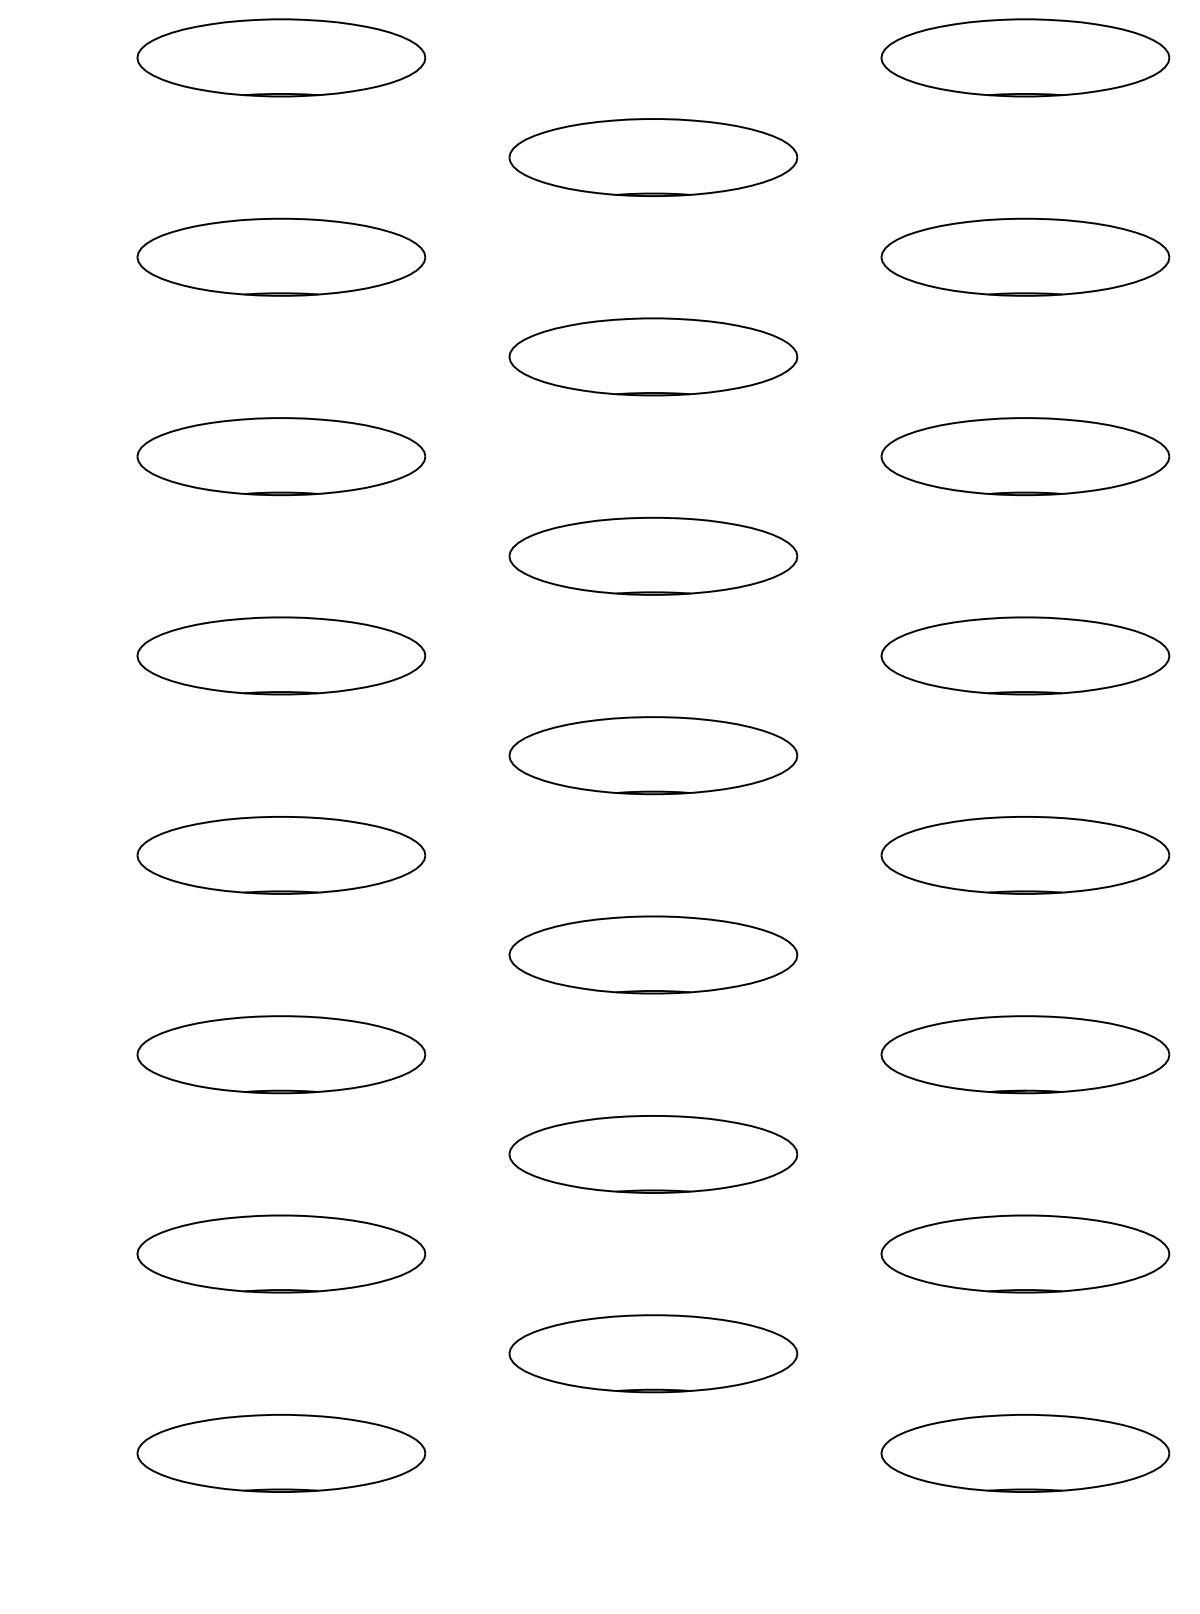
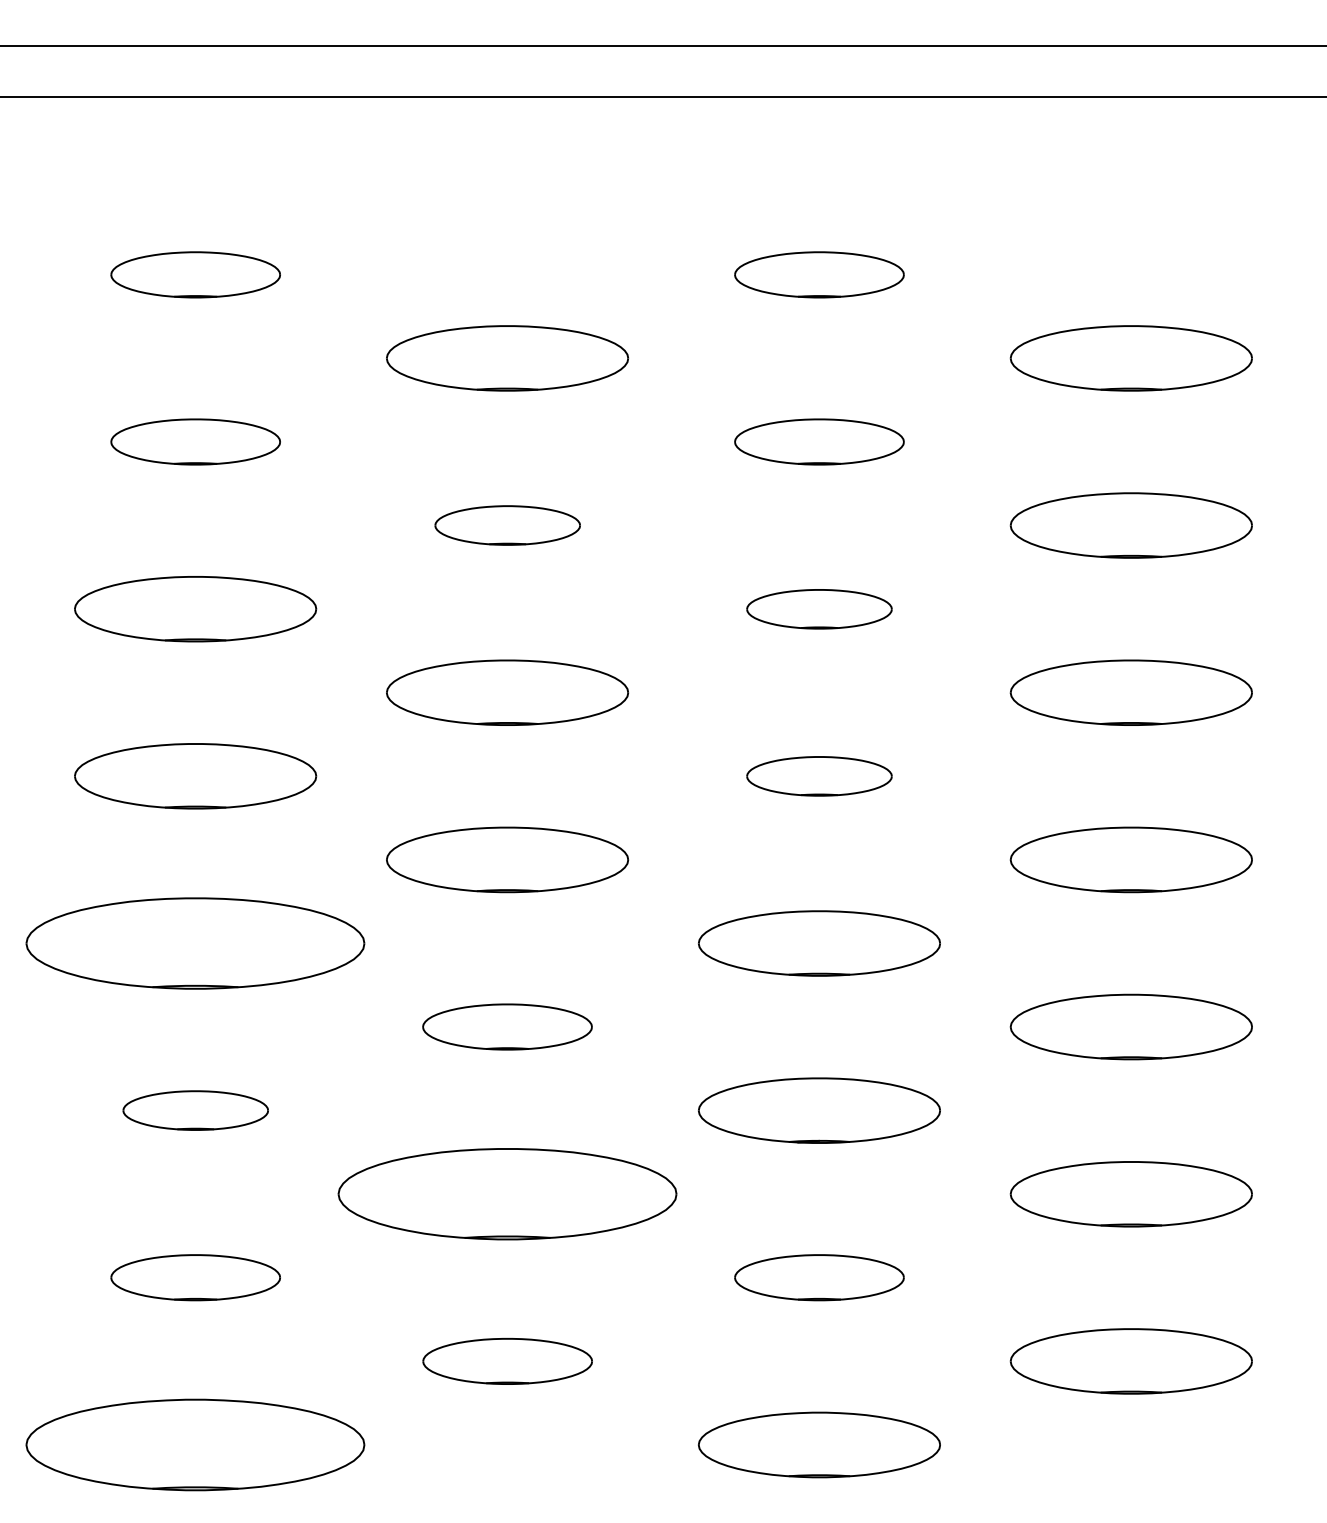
part: (281, 57) -> (195, 274), size x0.7
part: (1025, 57) -> (819, 274), size x0.7
part: (281, 256) -> (195, 441), size x0.7
part: (1025, 256) -> (819, 441), size x0.7
part: (653, 356) -> (507, 525), size x0.6
part: (1025, 457) -> (819, 609), size x0.6
part: (1025, 656) -> (819, 776), size x0.6
part: (281, 855) -> (195, 943), size x1.4
part: (653, 954) -> (507, 1026), size x0.7
part: (281, 1054) -> (195, 1110), size x0.6
part: (653, 1154) -> (507, 1194), size x1.4
part: (281, 1253) -> (195, 1277), size x0.7
part: (1025, 1253) -> (819, 1277), size x0.7
part: (653, 1353) -> (507, 1361), size x0.7
part: (281, 1452) -> (195, 1444), size x1.4

